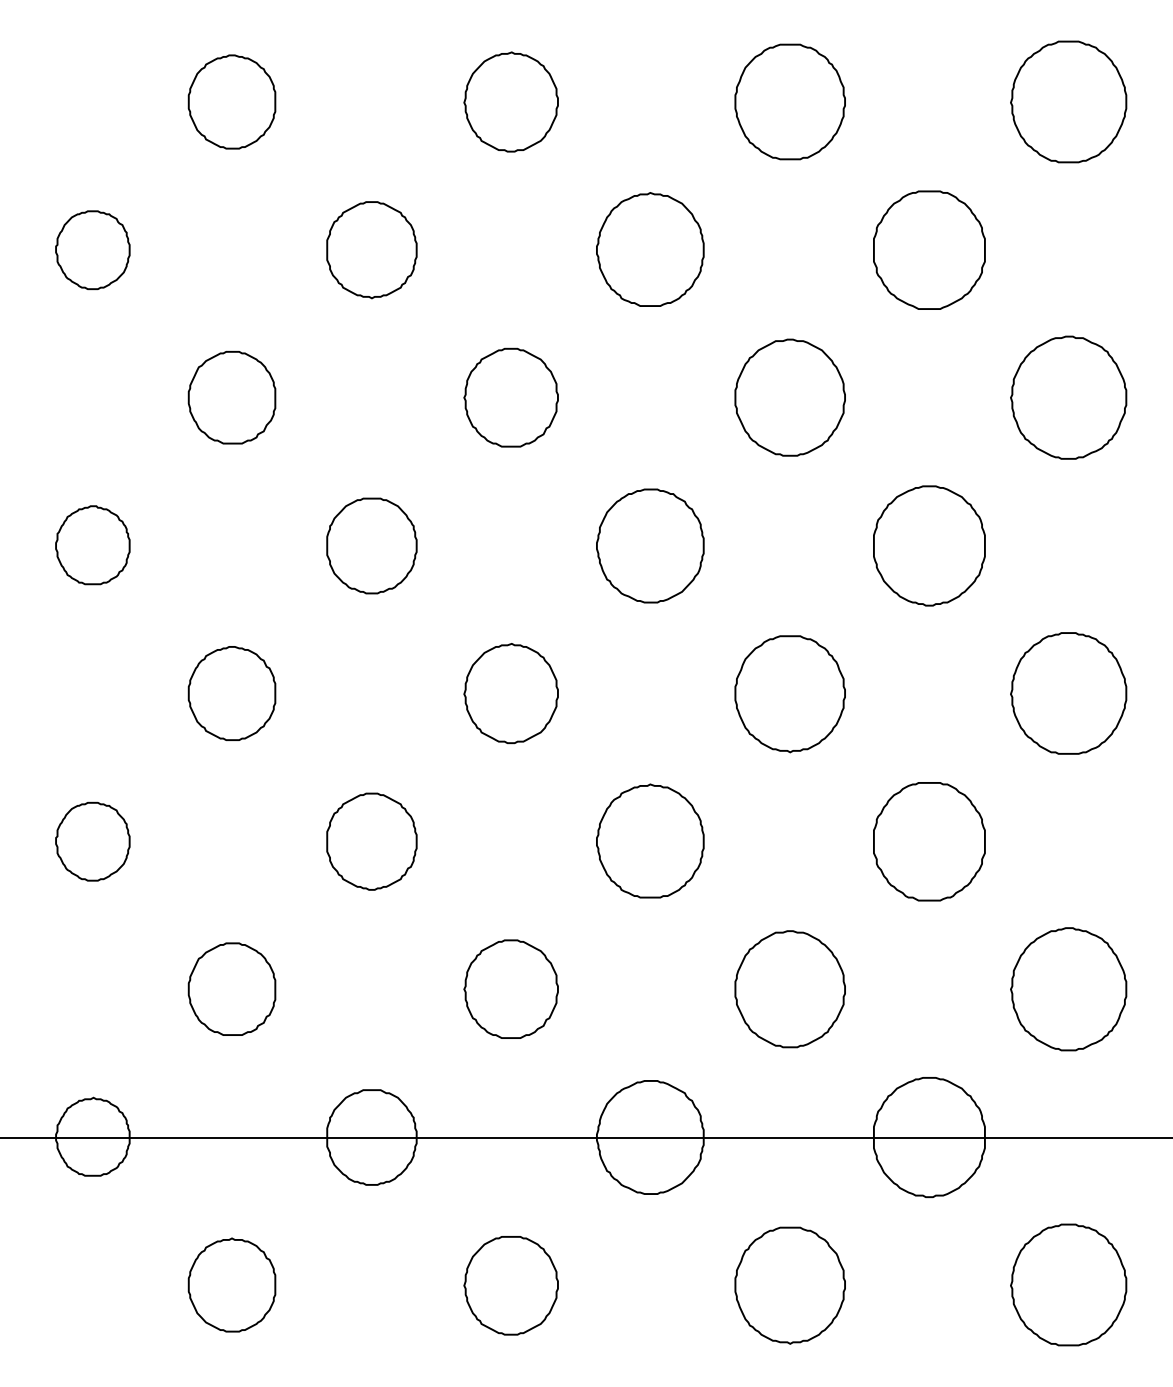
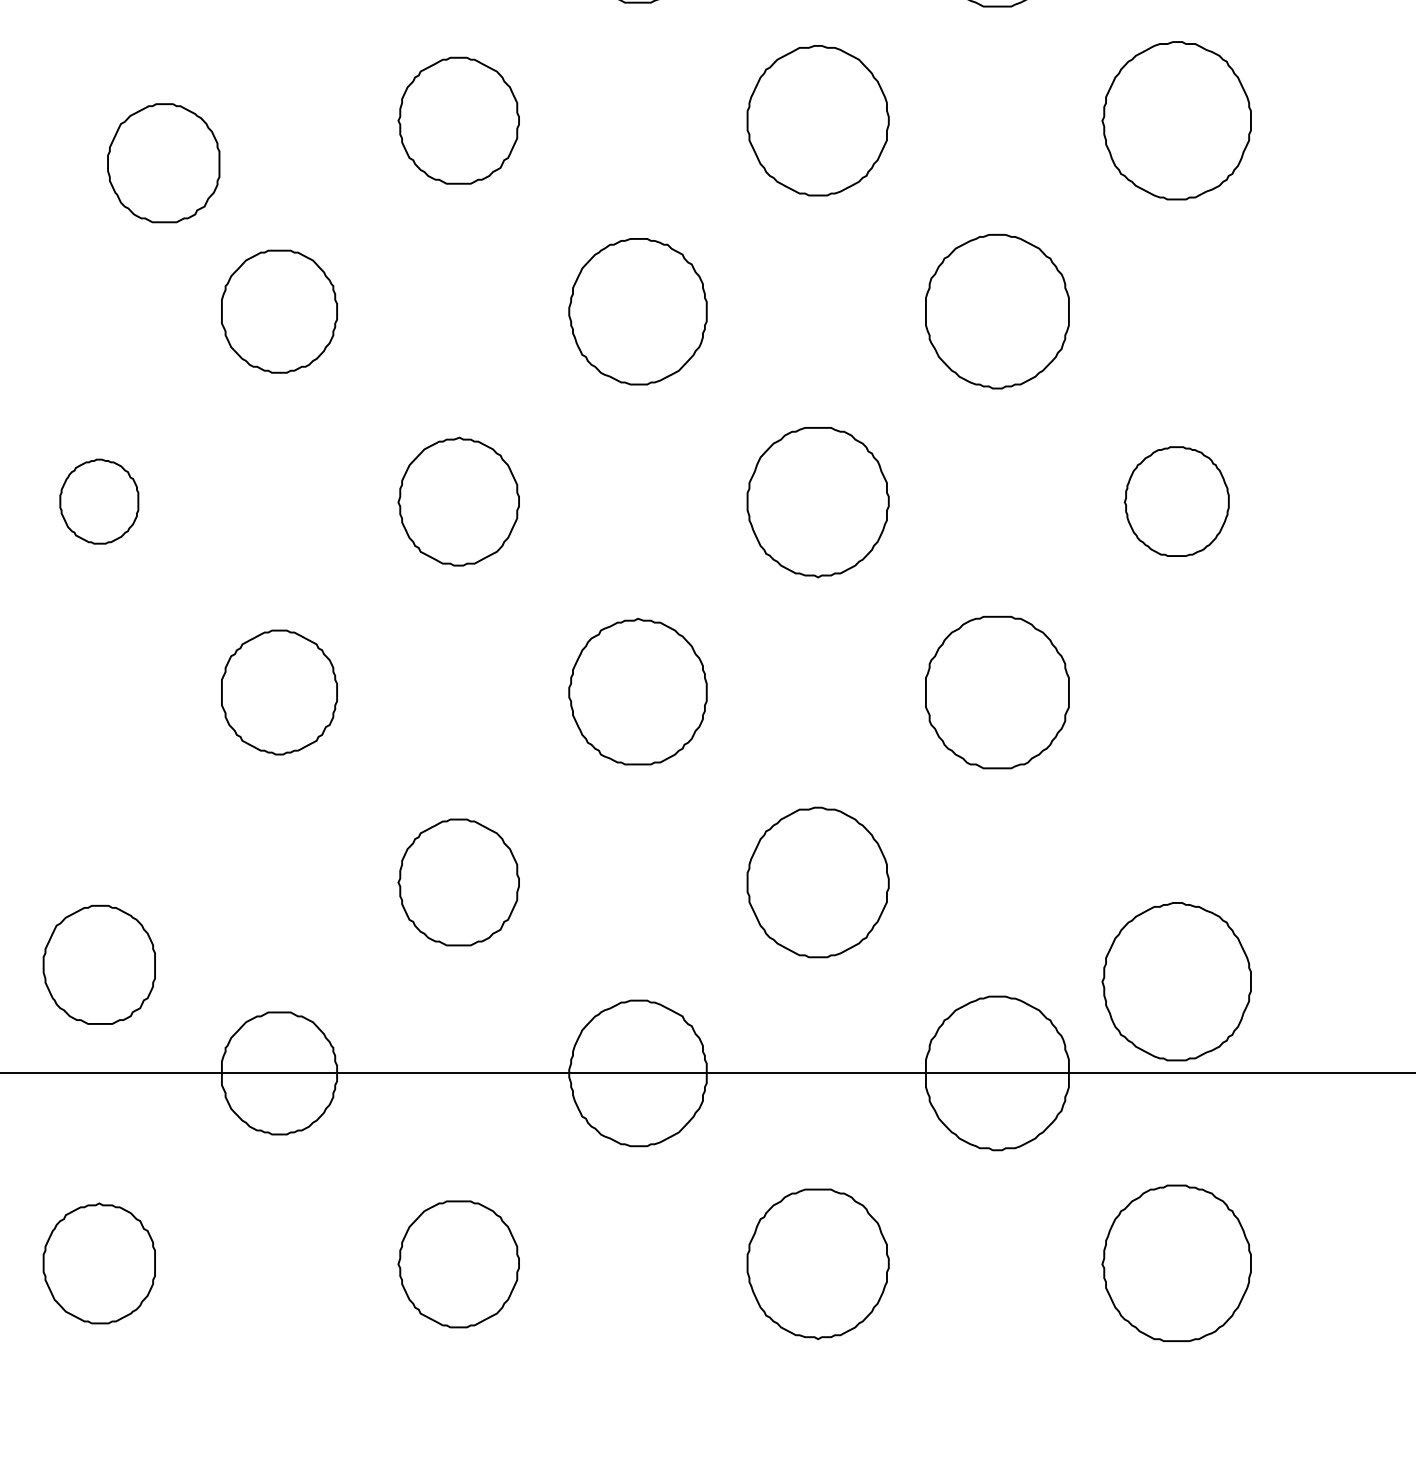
part: (231, 397) -> (163, 162), moved
part: (231, 693) -> (98, 501), size x0.7
part: (1068, 693) -> (1176, 501), size x0.7
part: (231, 988) -> (98, 963), moved
part: (1068, 989) -> (1176, 981), moved

